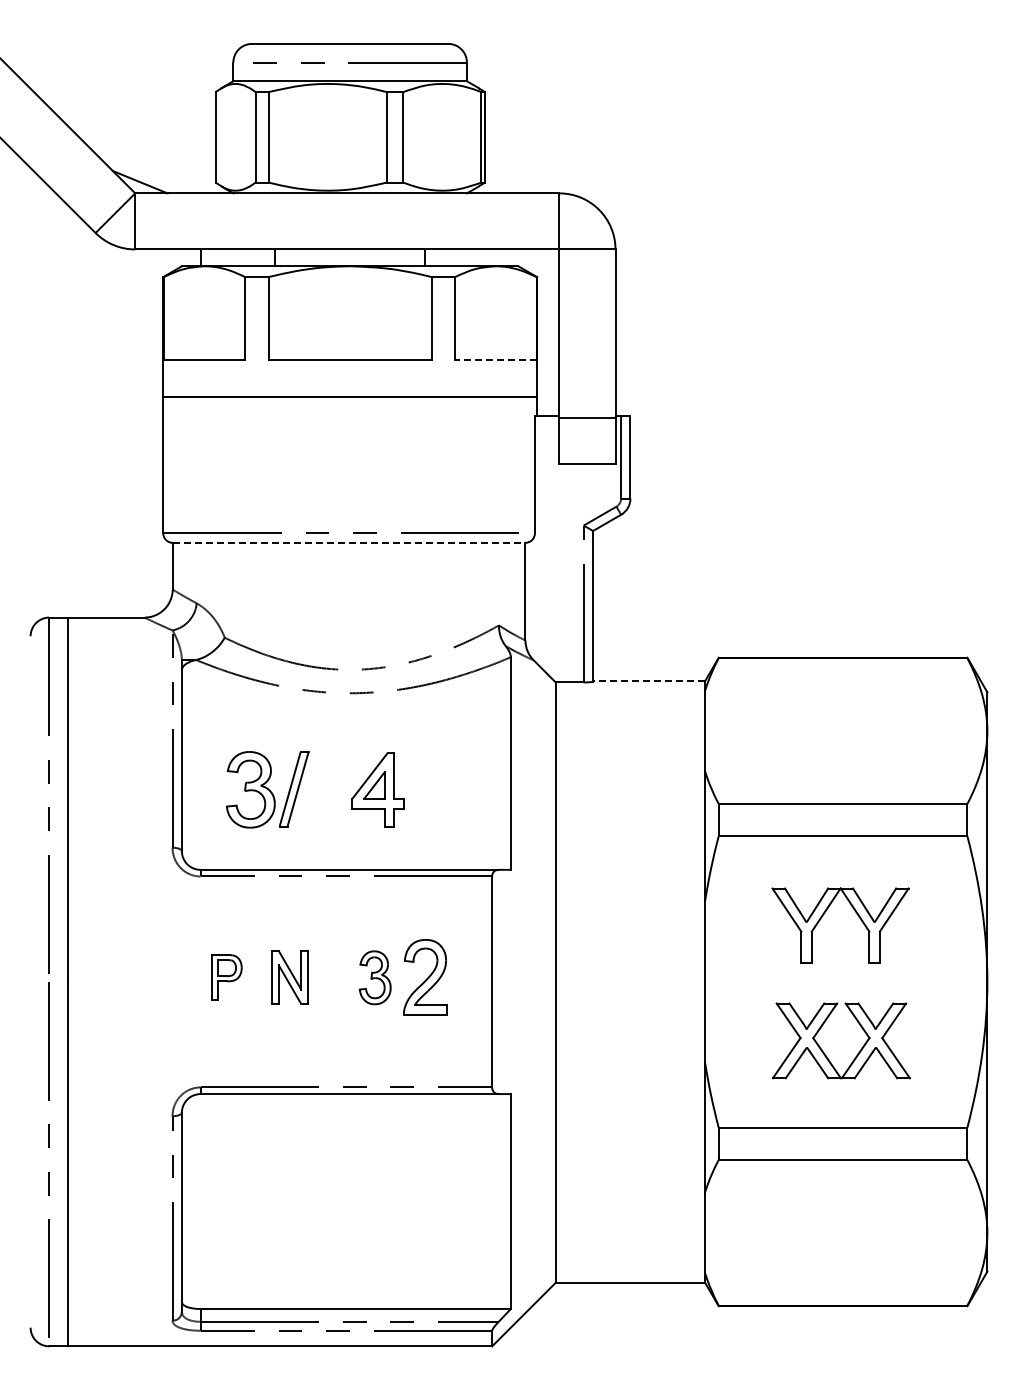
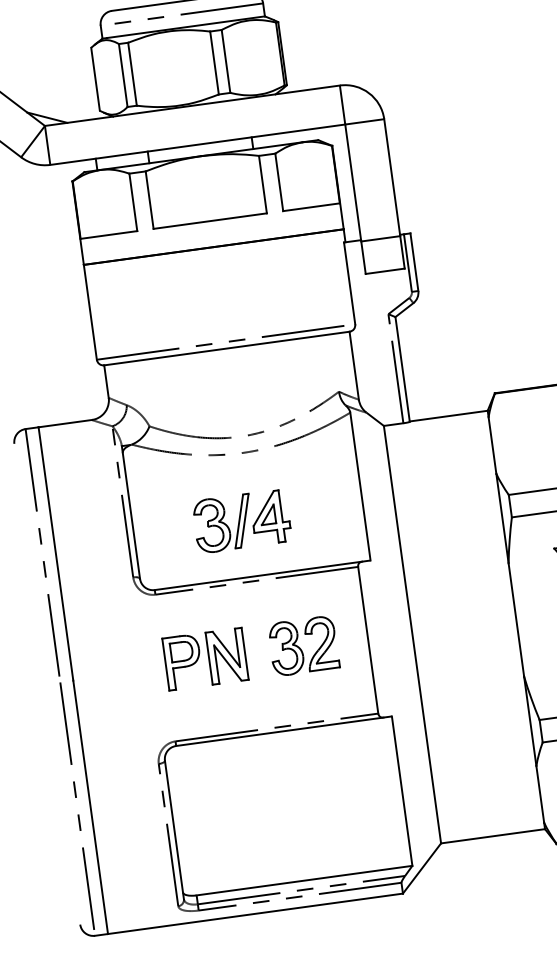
line: (495, 359) -> (311, 207), dashed -> solid
line: (349, 542) -> (227, 348), dashed -> solid
line: (648, 681) -> (448, 416), dashed -> solid
part: (267, 789) -> (223, 523), moved
part: (226, 977) -> (183, 662), size x1.67
part: (289, 977) -> (226, 656), size x1.43
part: (375, 977) -> (286, 648), size x1.43

